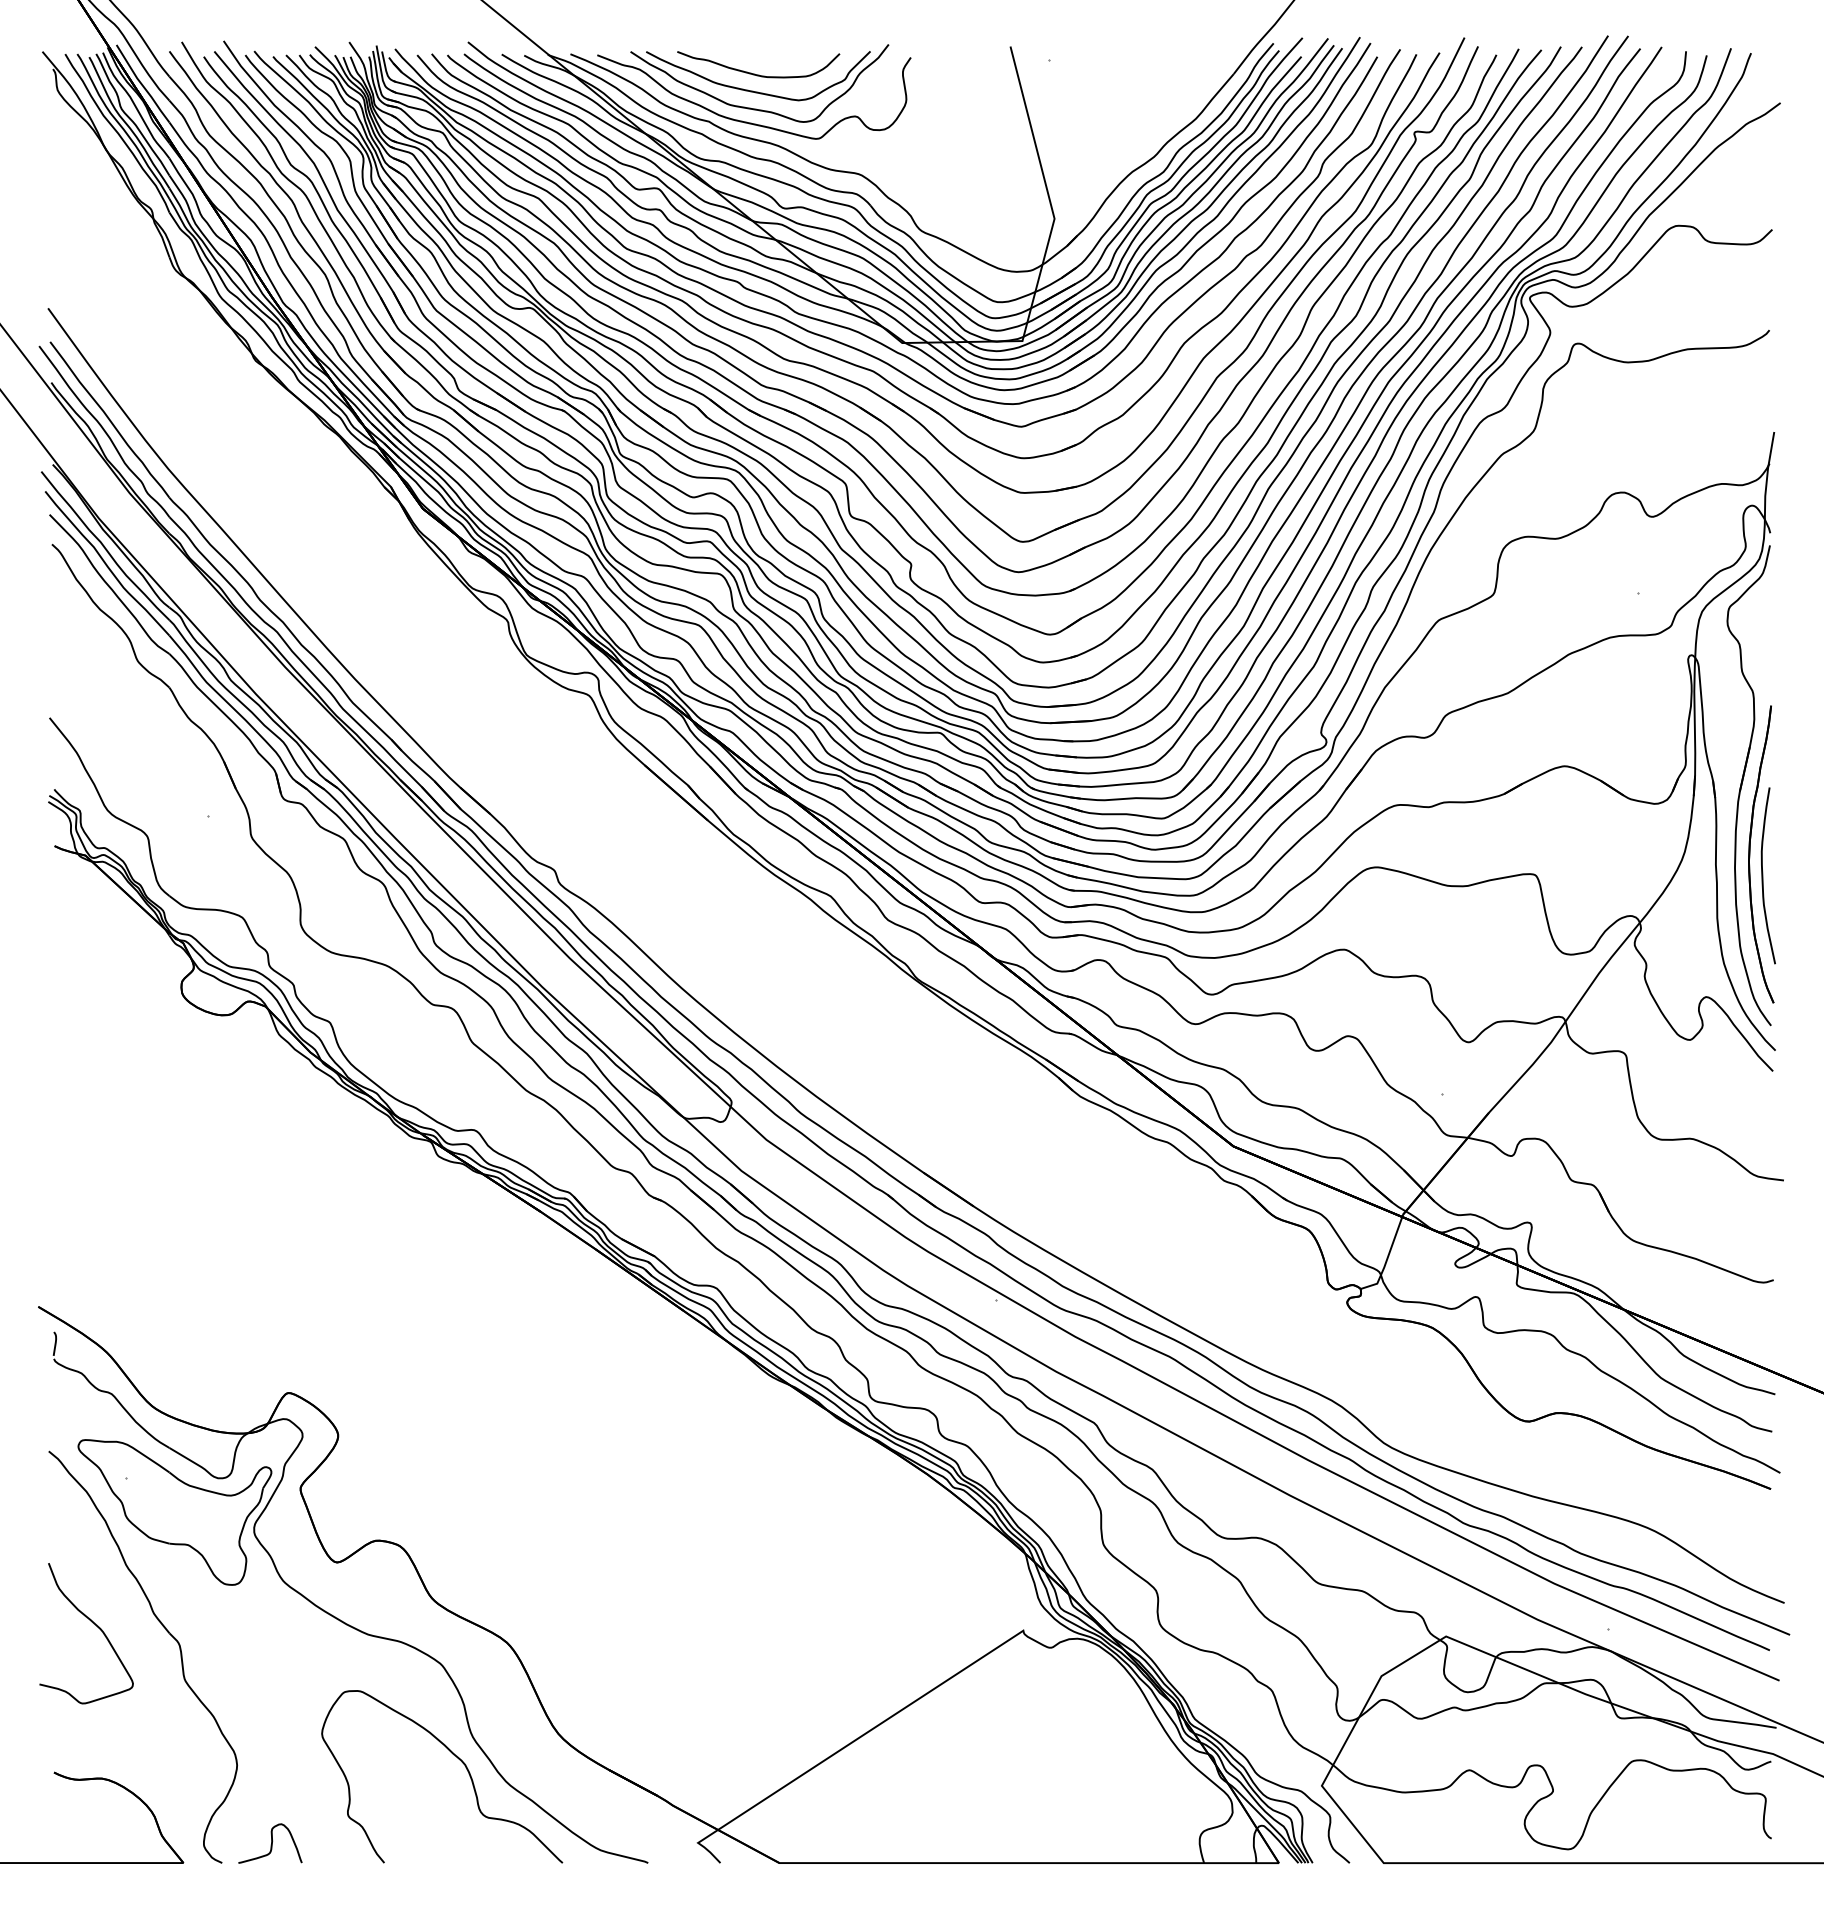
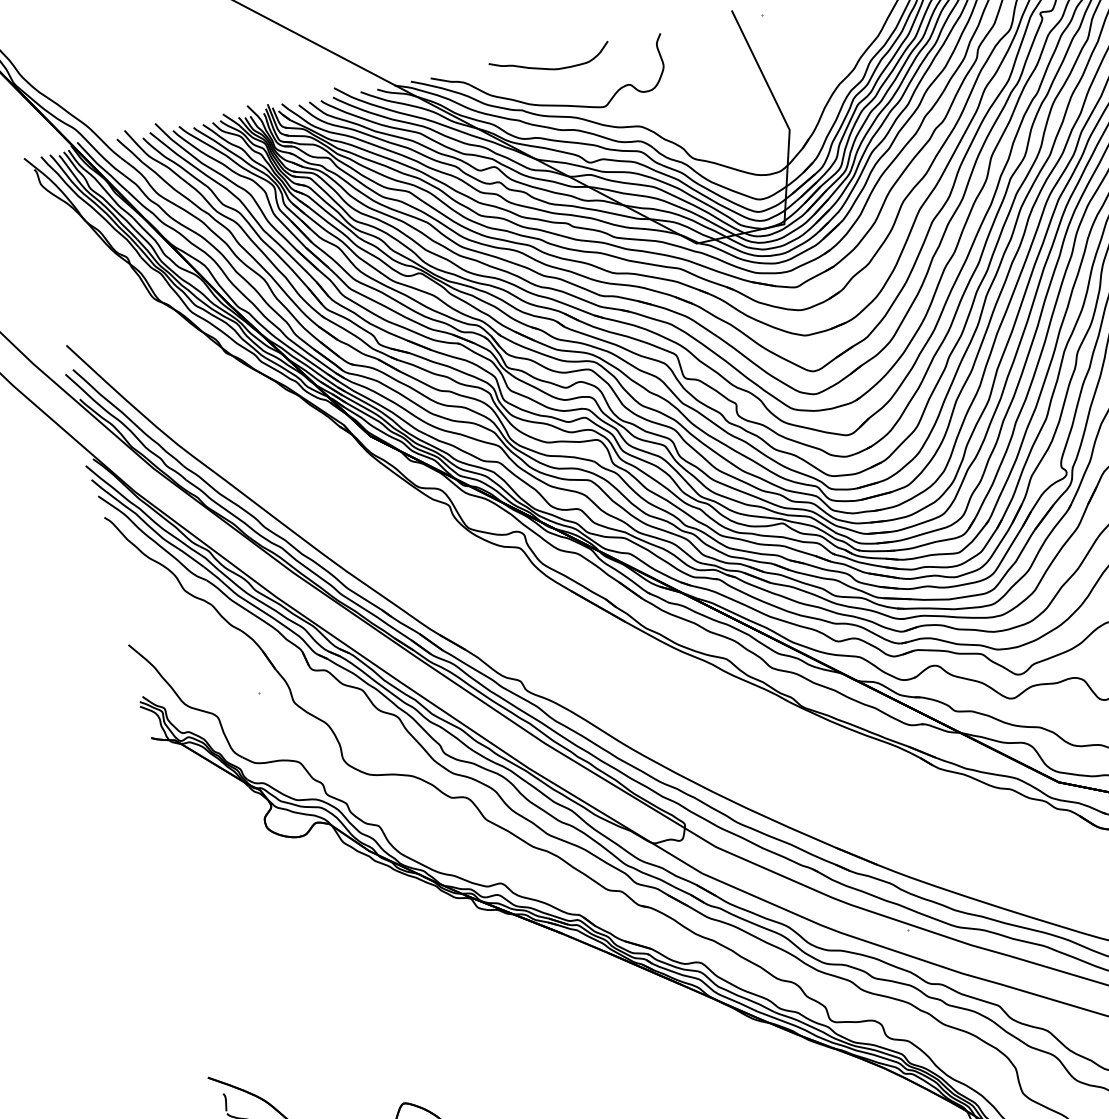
part: (757, 91) -> (553, 81), removed

